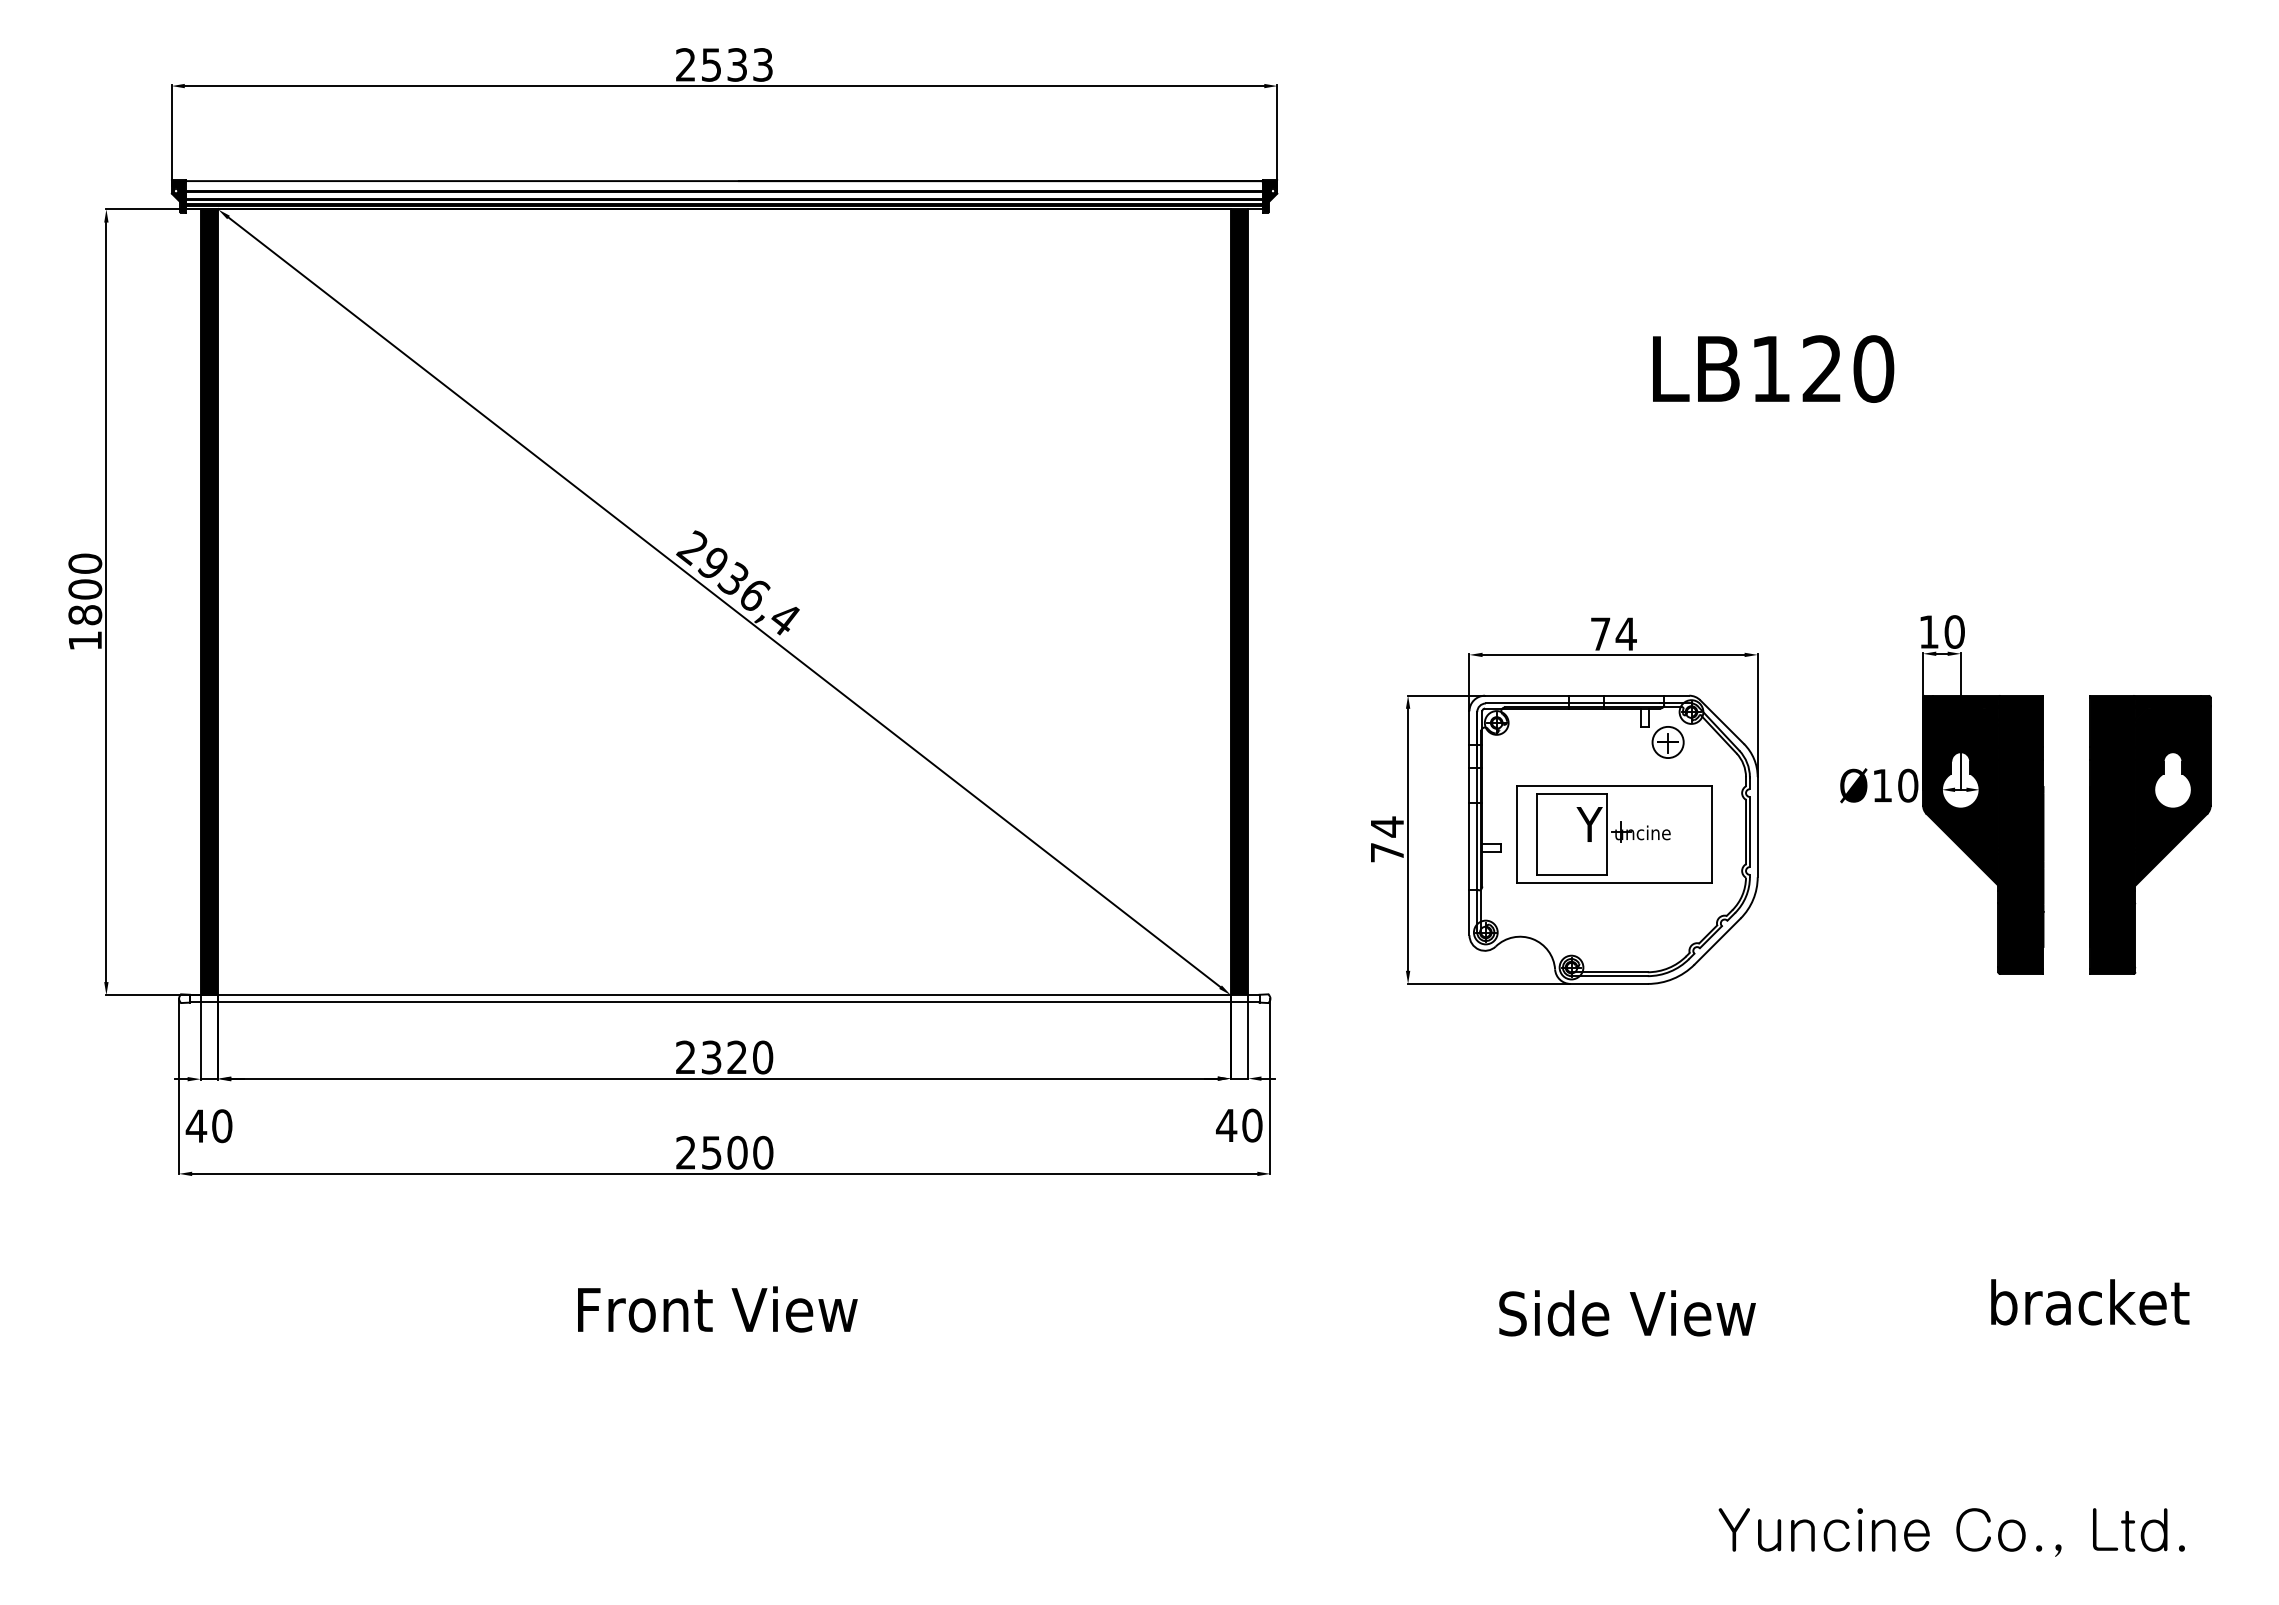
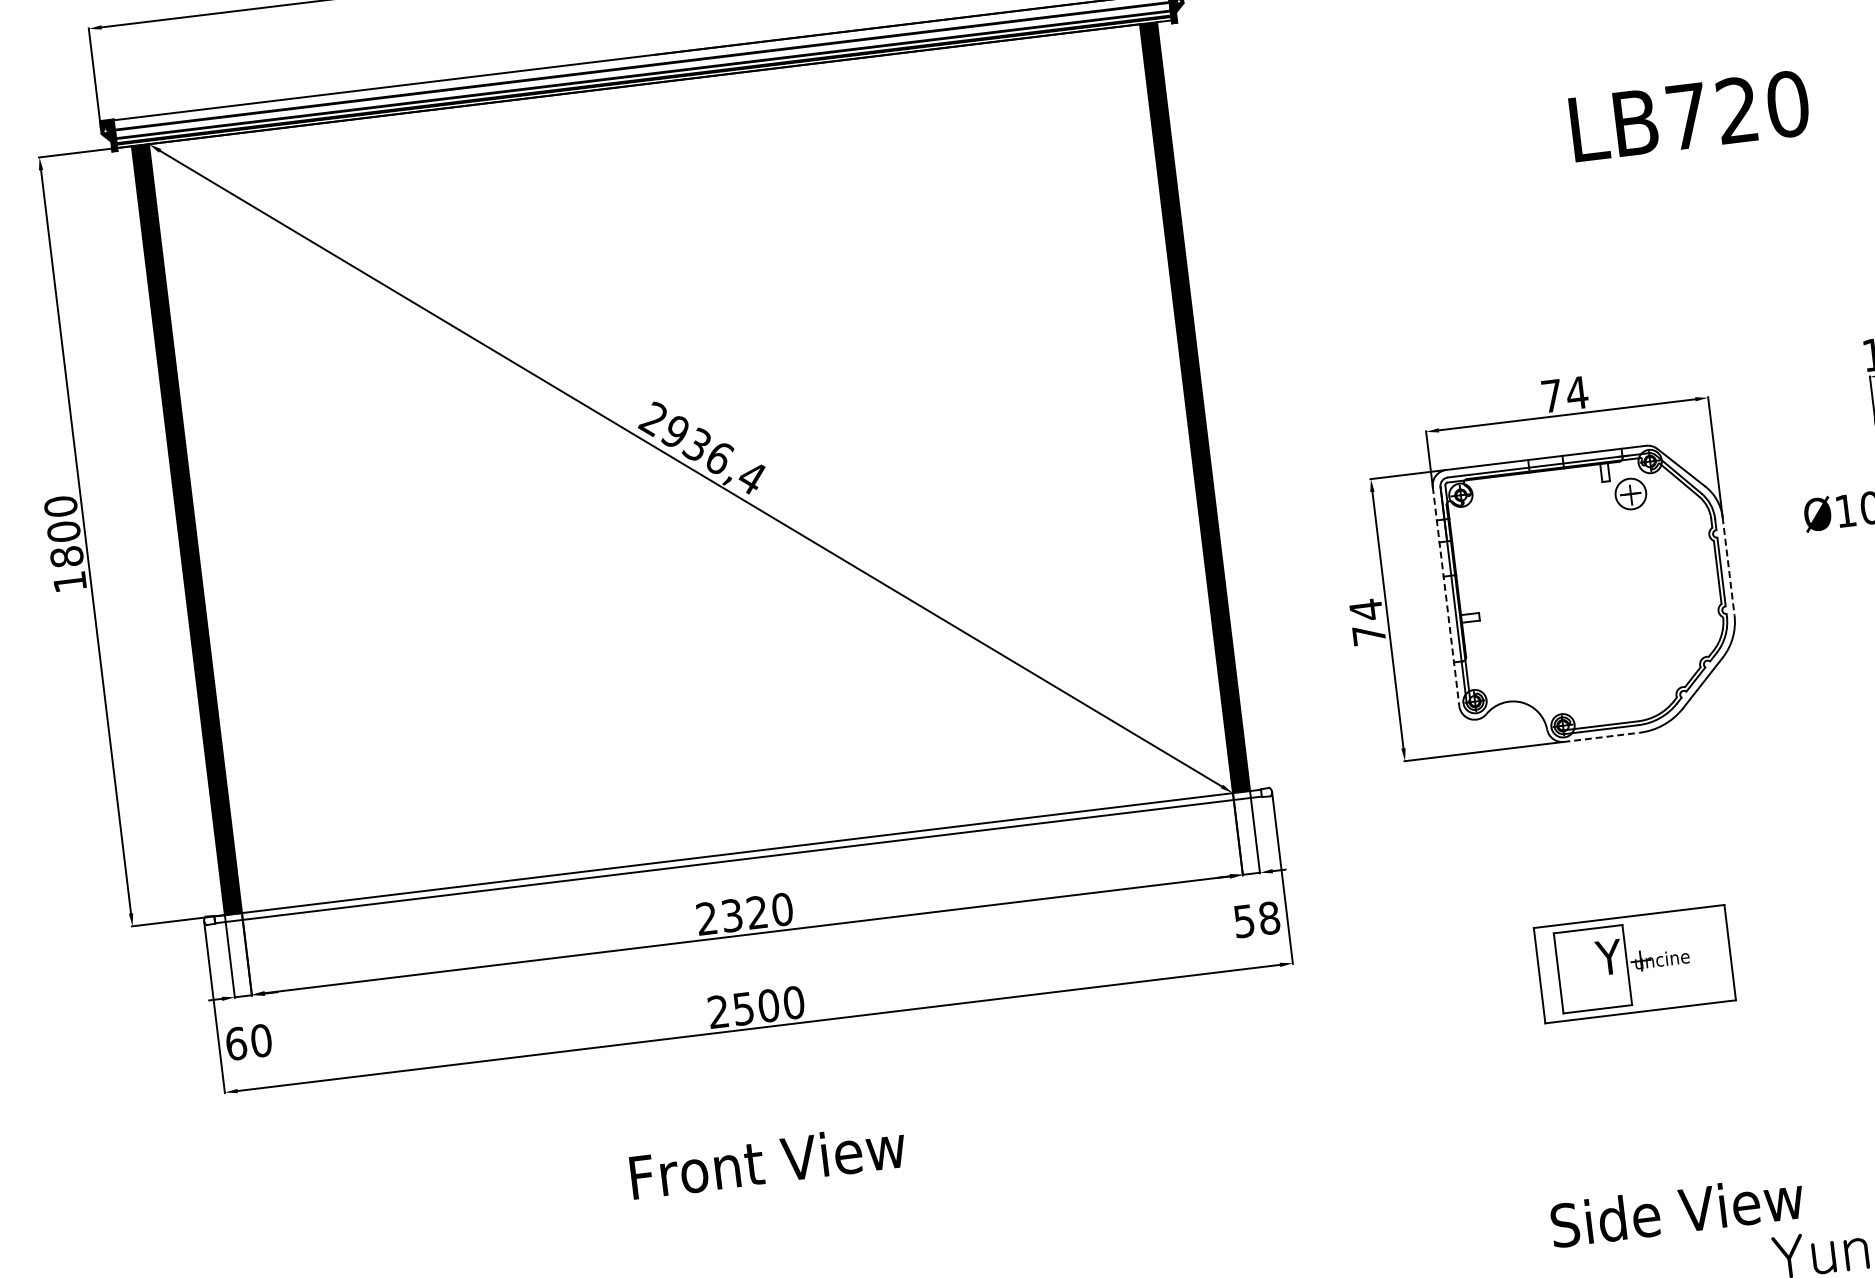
text: (1770, 368) -> (1686, 115), LB120 -> LB720
line: (1469, 823) -> (1446, 596), solid -> dashed
line: (1757, 827) -> (1728, 566), solid -> dashed
part: (1614, 834) -> (1634, 964), moved
line: (1608, 983) -> (1601, 736), solid -> dashed
text: (1239, 1125) -> (1256, 919), 40 -> 58
text: (196, 1126) -> (236, 1044), 40 -> 60
text: (1627, 1313) -> (1677, 1211), moved

